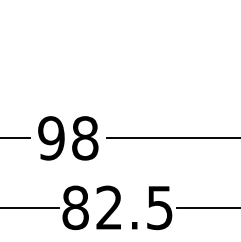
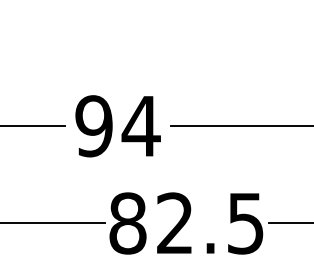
text: (85, 138) -> (141, 126), 98 -> 94

